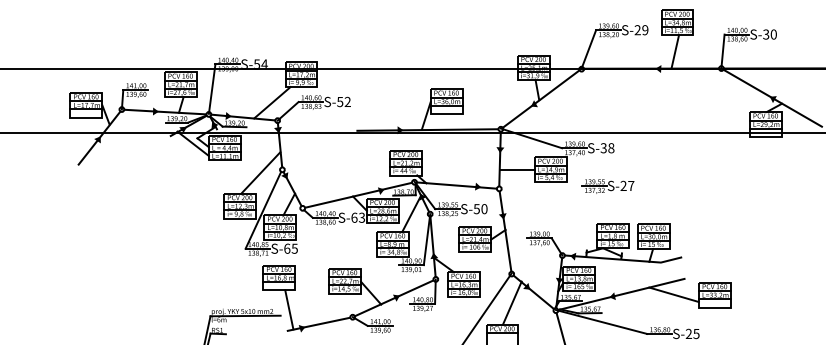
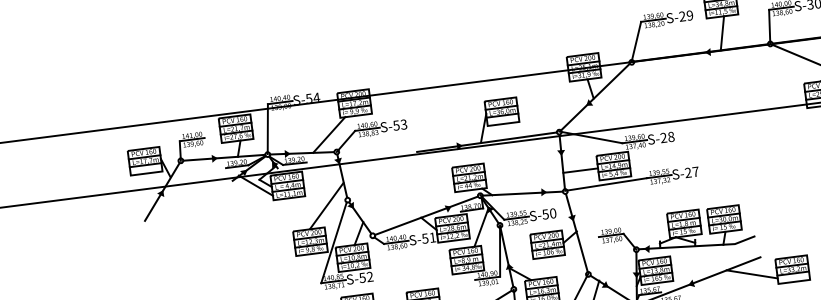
text: (347, 102) -> (403, 125), S-52 -> S-53
text: (603, 148) -> (663, 138), S-38 -> S-28
line: (540, 187) -> (605, 184), added
text: (358, 217) -> (429, 237), S-63 -> S-51
text: (290, 248) -> (365, 277), S-65 -> S-52

